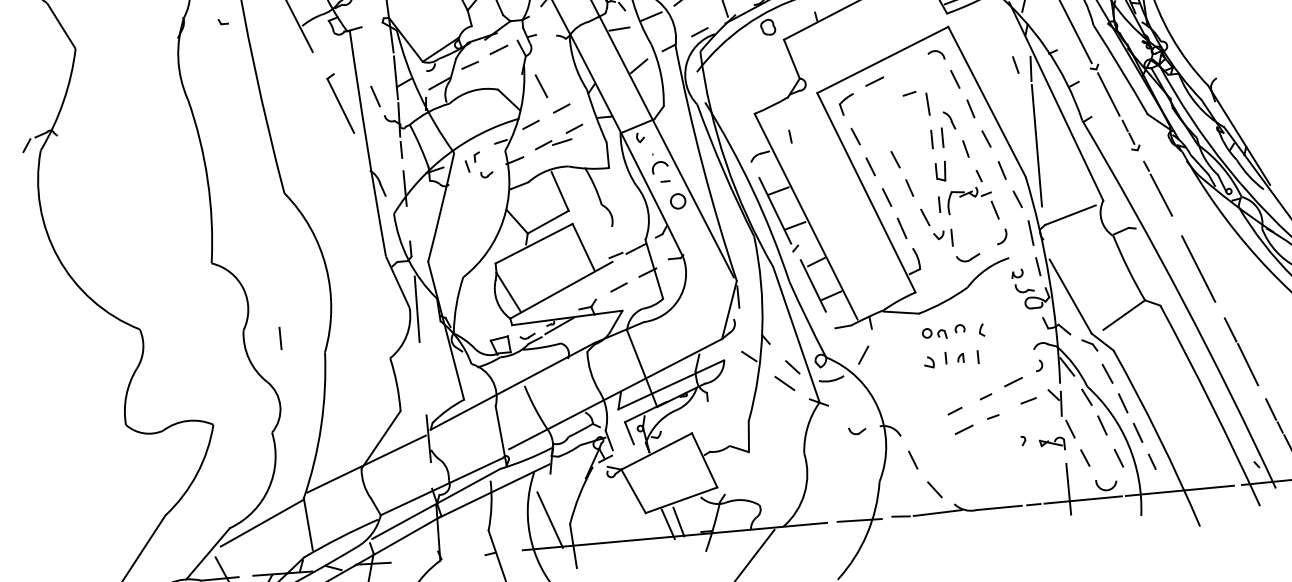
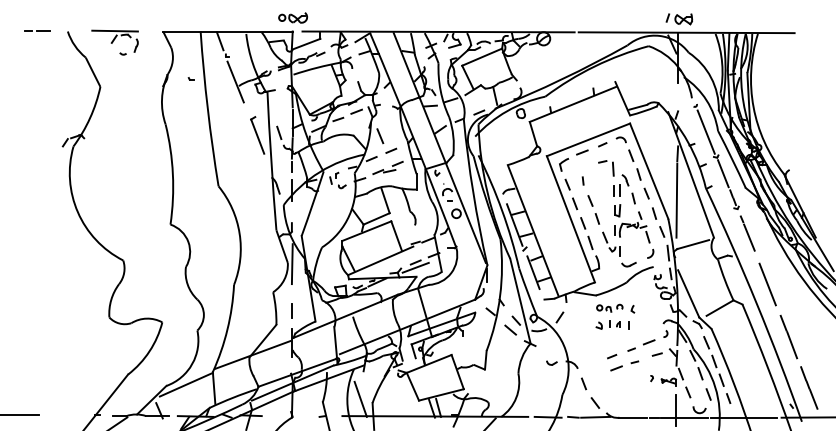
line: (906, 65) -> (602, 144), added
line: (1015, 65) -> (668, 150), removed
line: (789, 135) -> (582, 180), moved
line: (619, 295) -> (415, 267), added
line: (279, 337) -> (291, 310), moved

